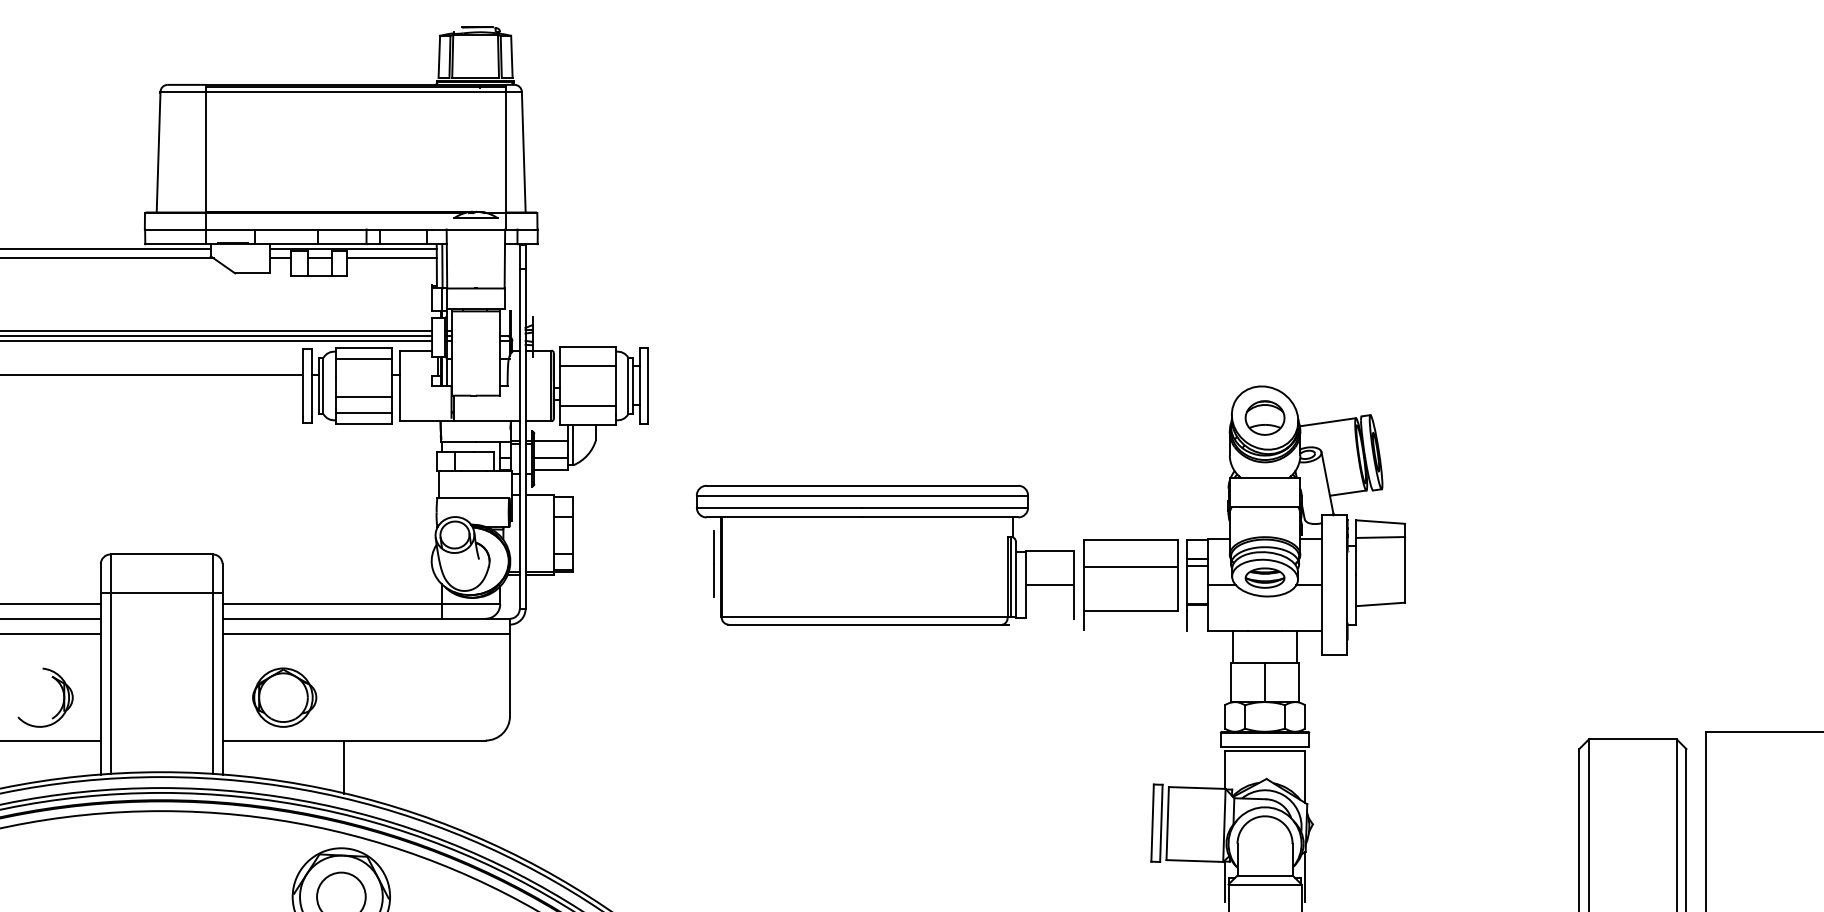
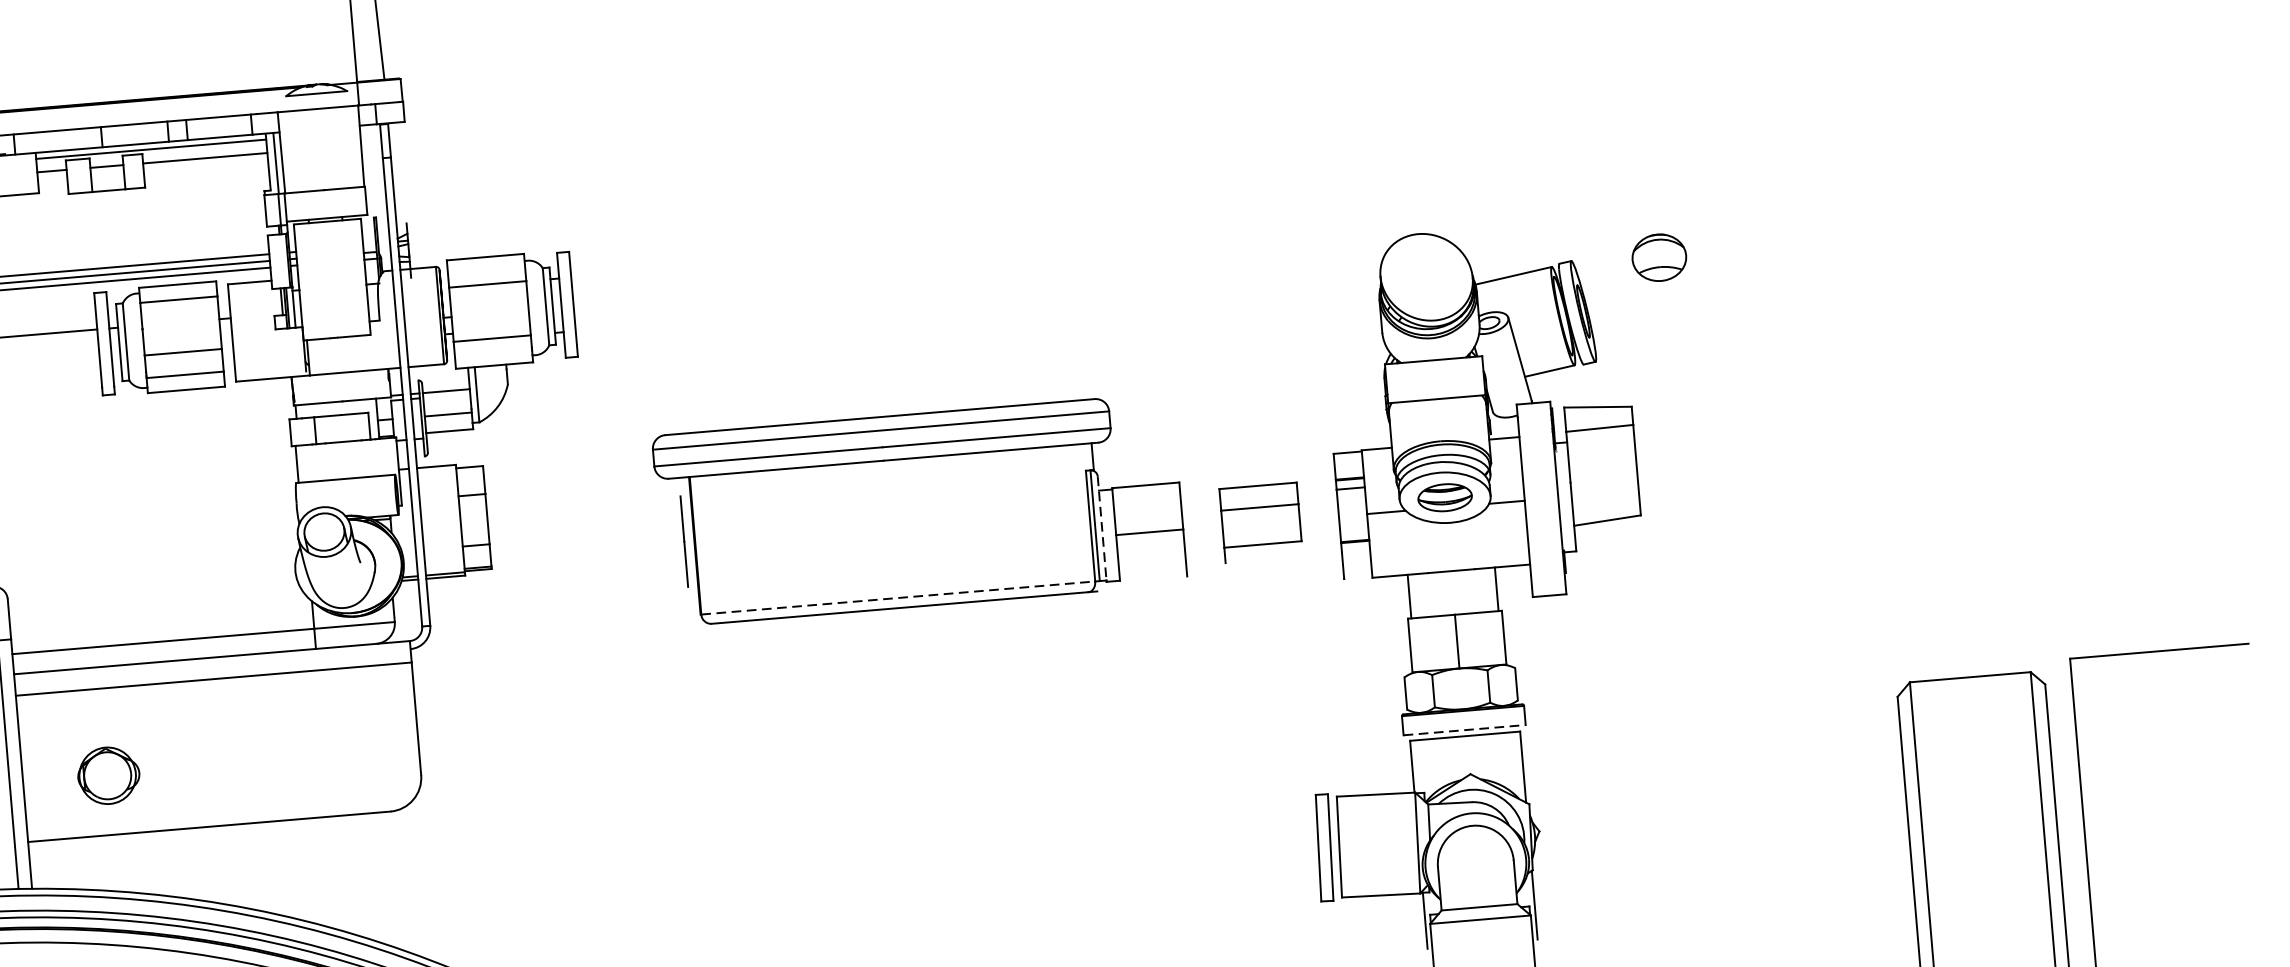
part: (1264, 417) -> (1658, 257), moved
line: (1015, 579) -> (1101, 528), solid -> dashed
part: (1130, 584) -> (1260, 522), size x0.6
line: (864, 617) -> (897, 598), solid -> dashed
part: (284, 697) -> (108, 775), size x0.7
line: (1265, 746) -> (1465, 729), solid -> dashed
line: (344, 766) -> (199, 863), removed

